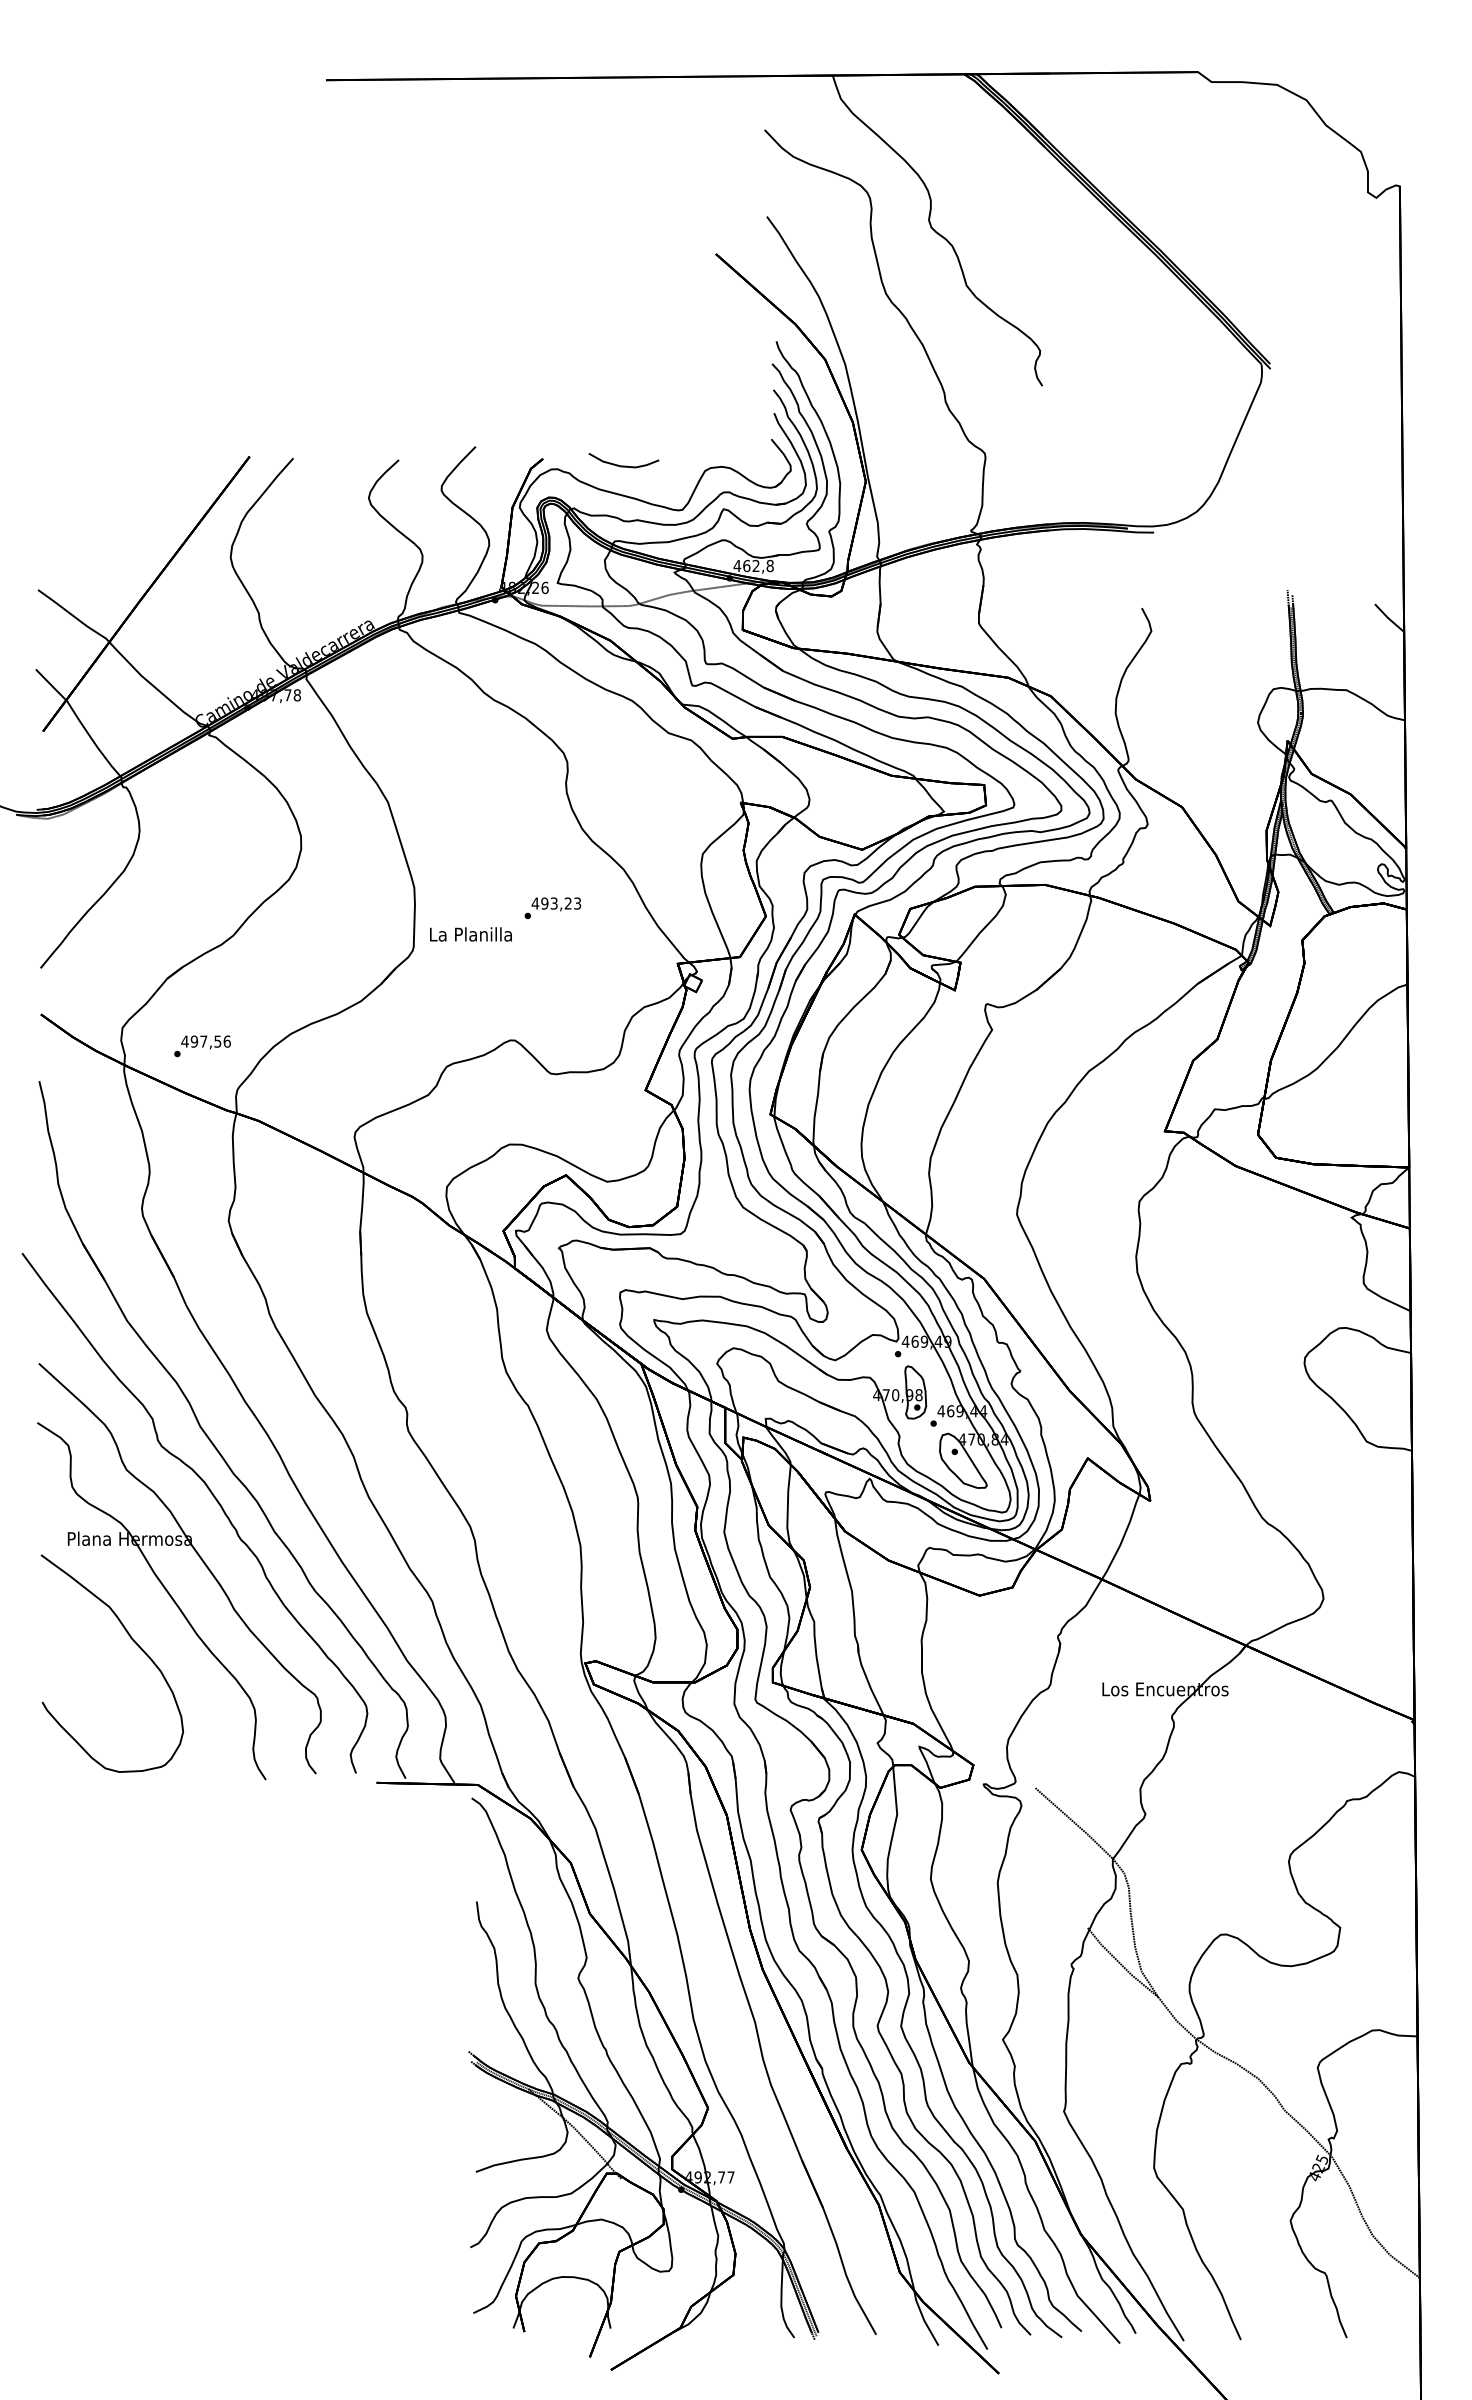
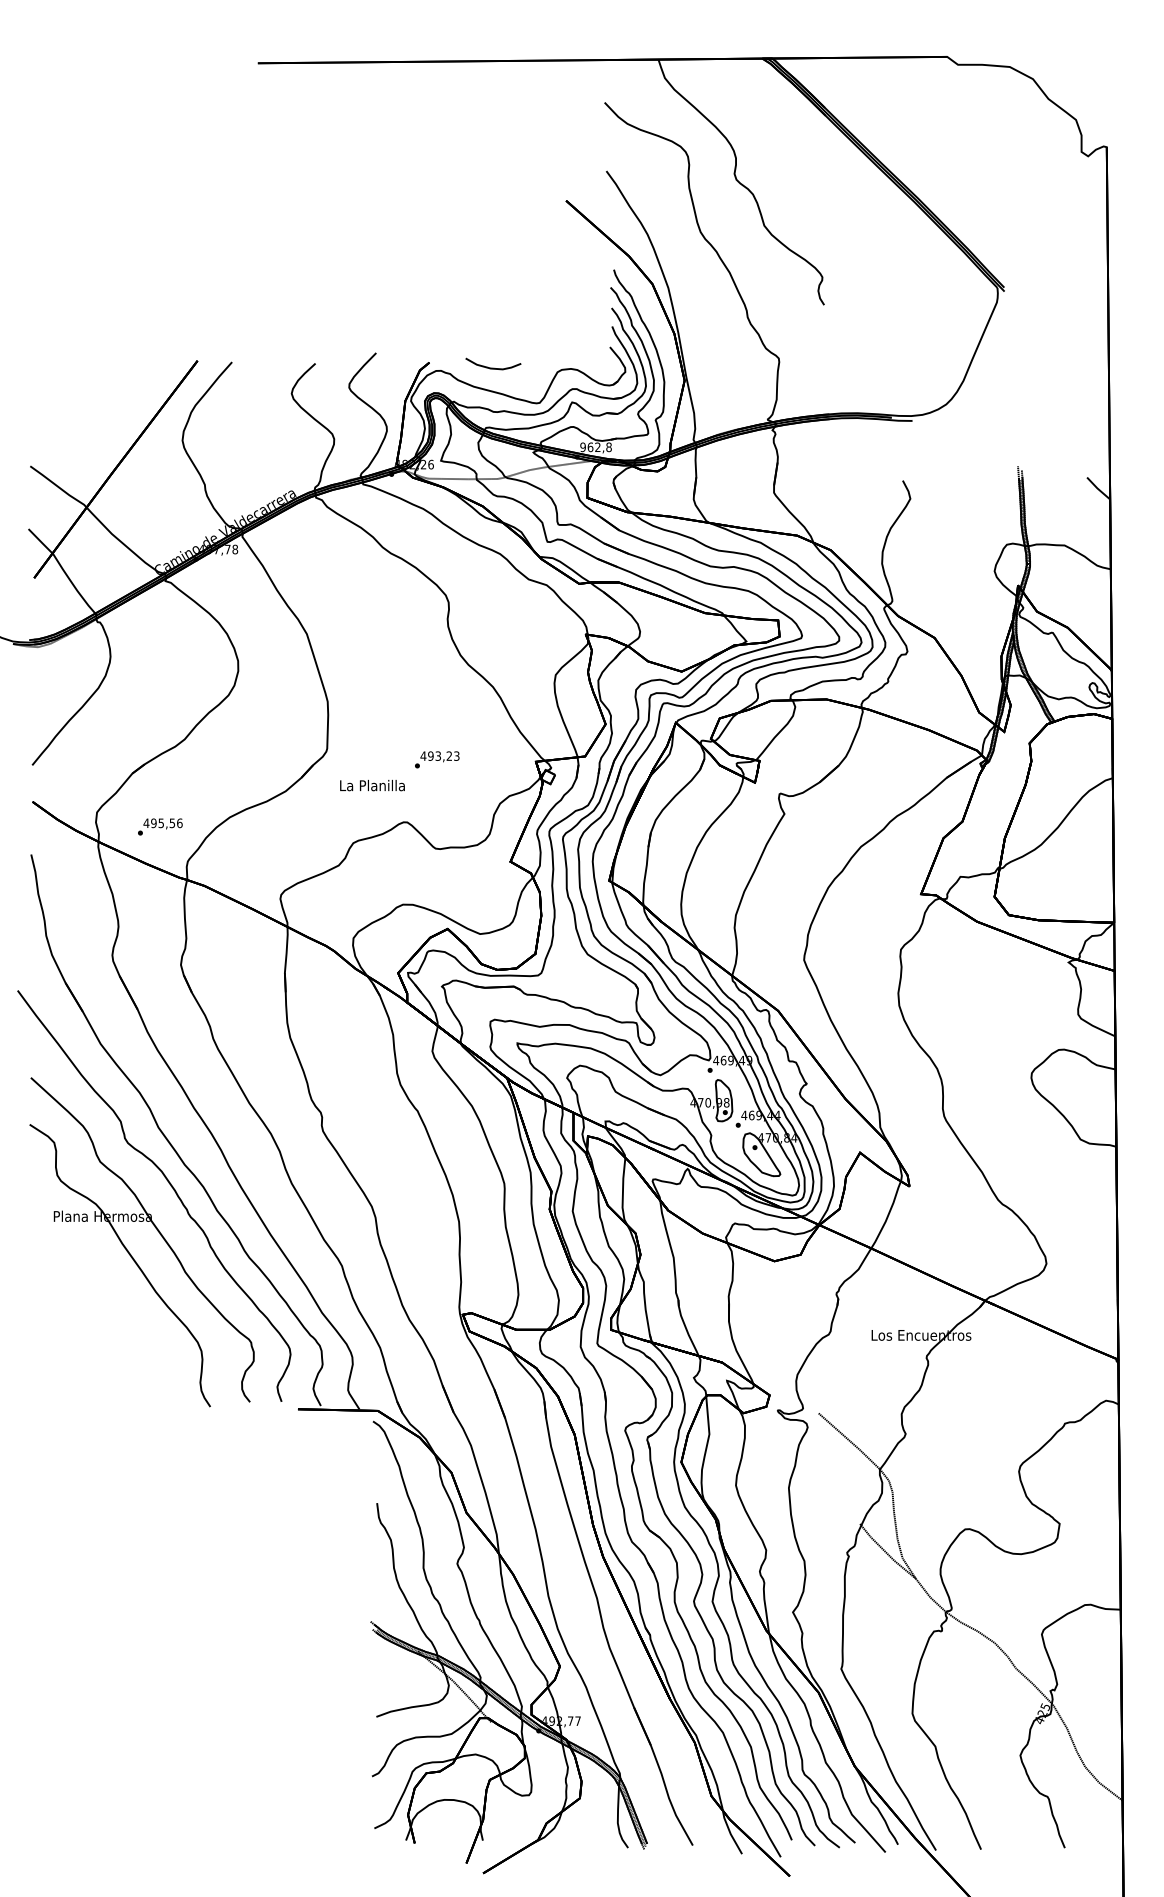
text: (737, 566) -> (583, 447), 462,8 -> 962,8
text: (553, 907) -> (437, 759), moved
text: (470, 934) -> (372, 785), moved
text: (202, 1041) -> (160, 823), 497,56 -> 495,56
curve: (137, 1646) -> (108, 1301), removed

